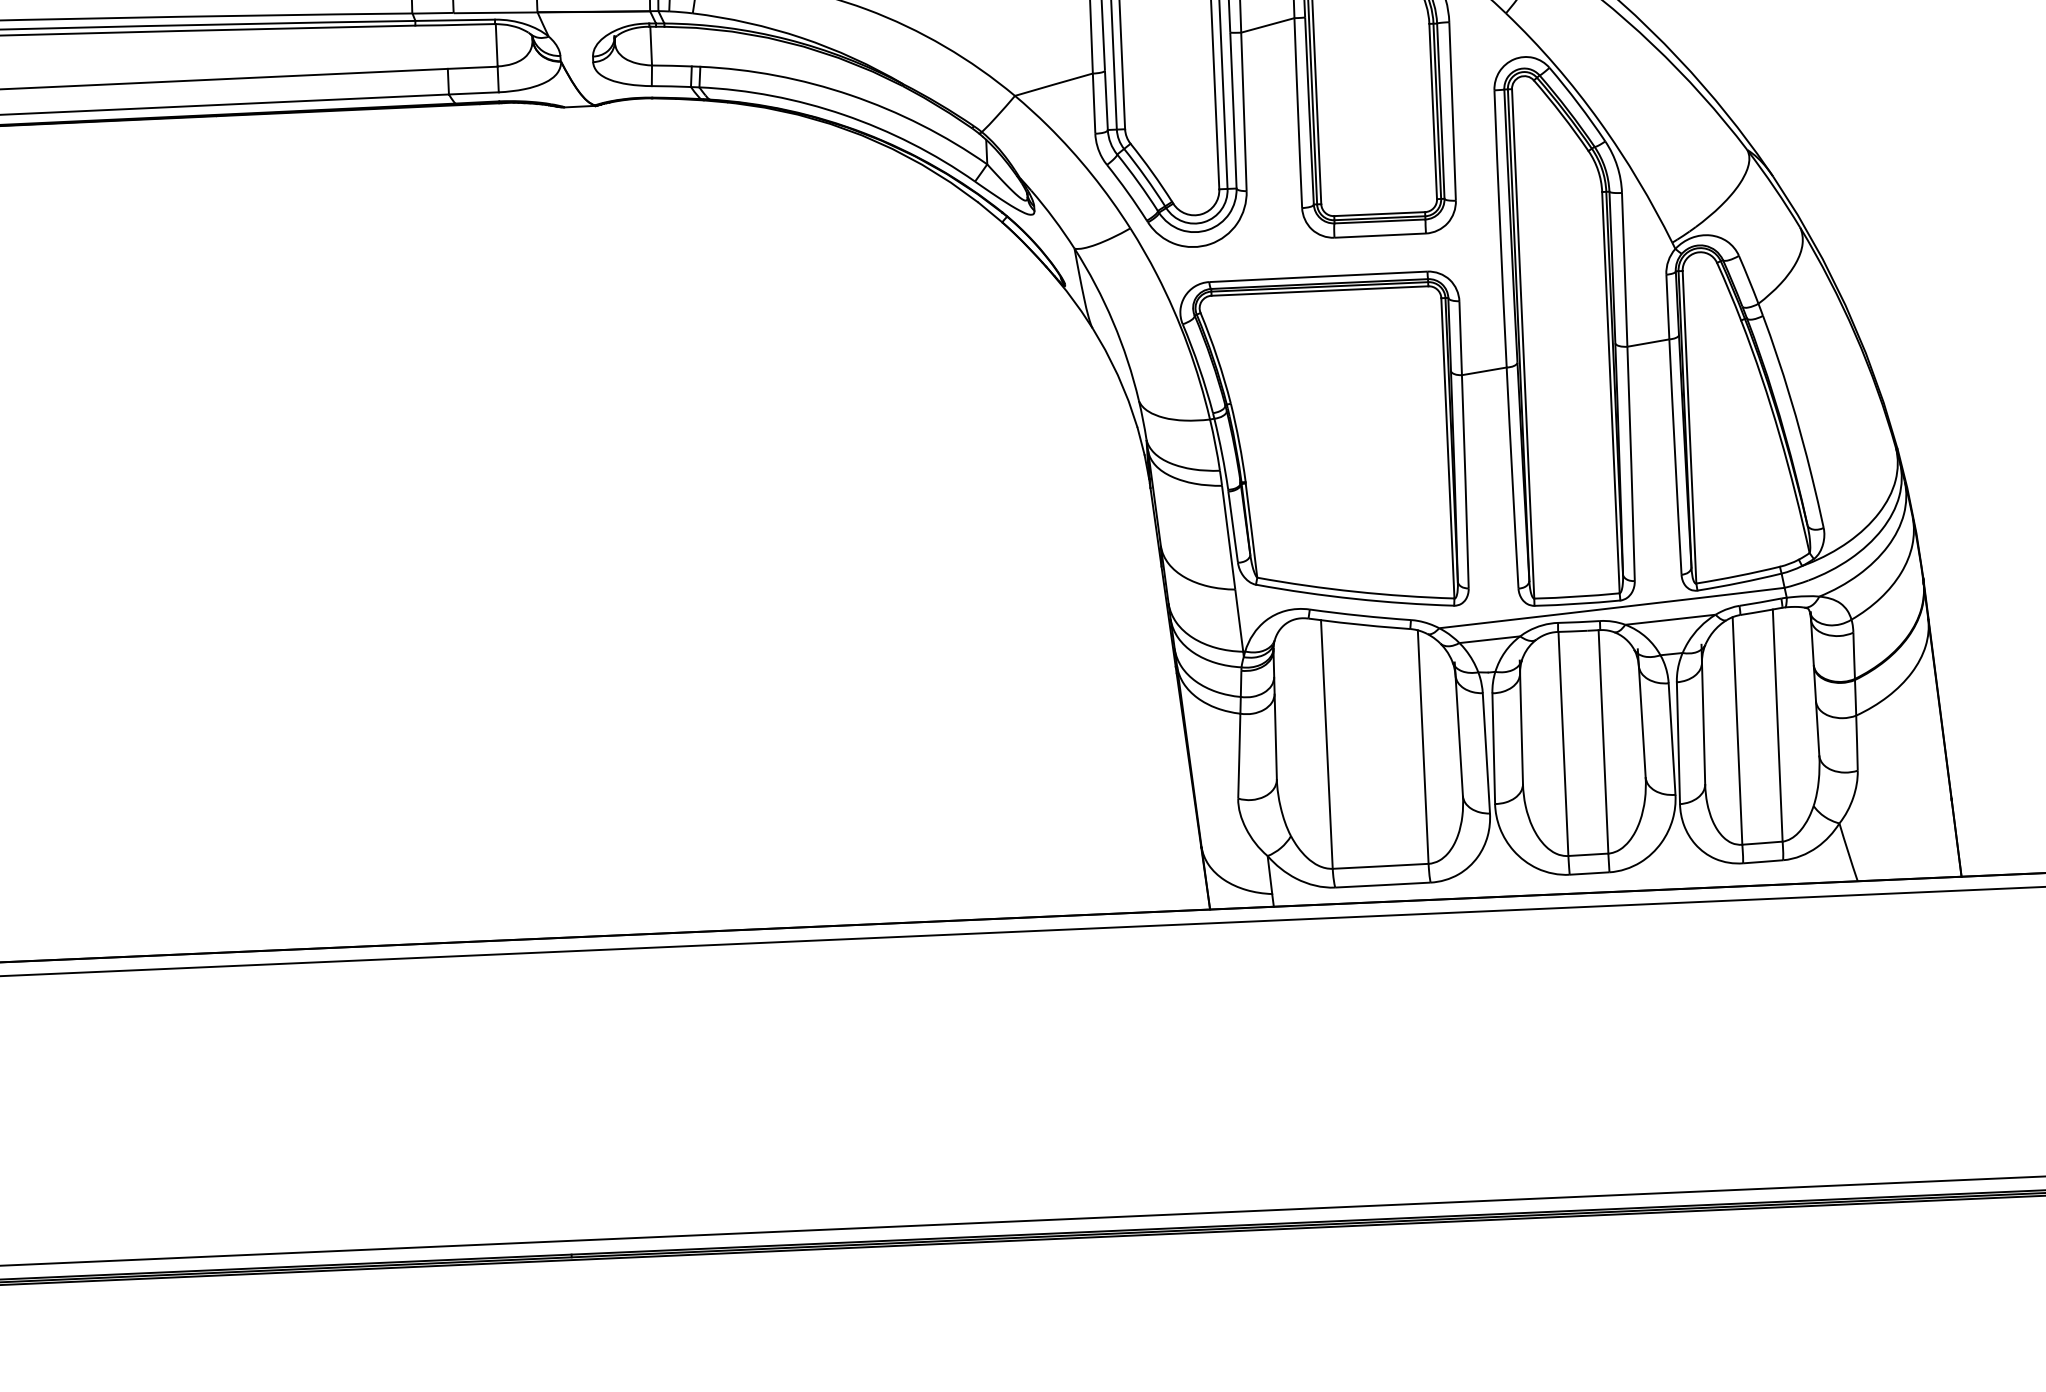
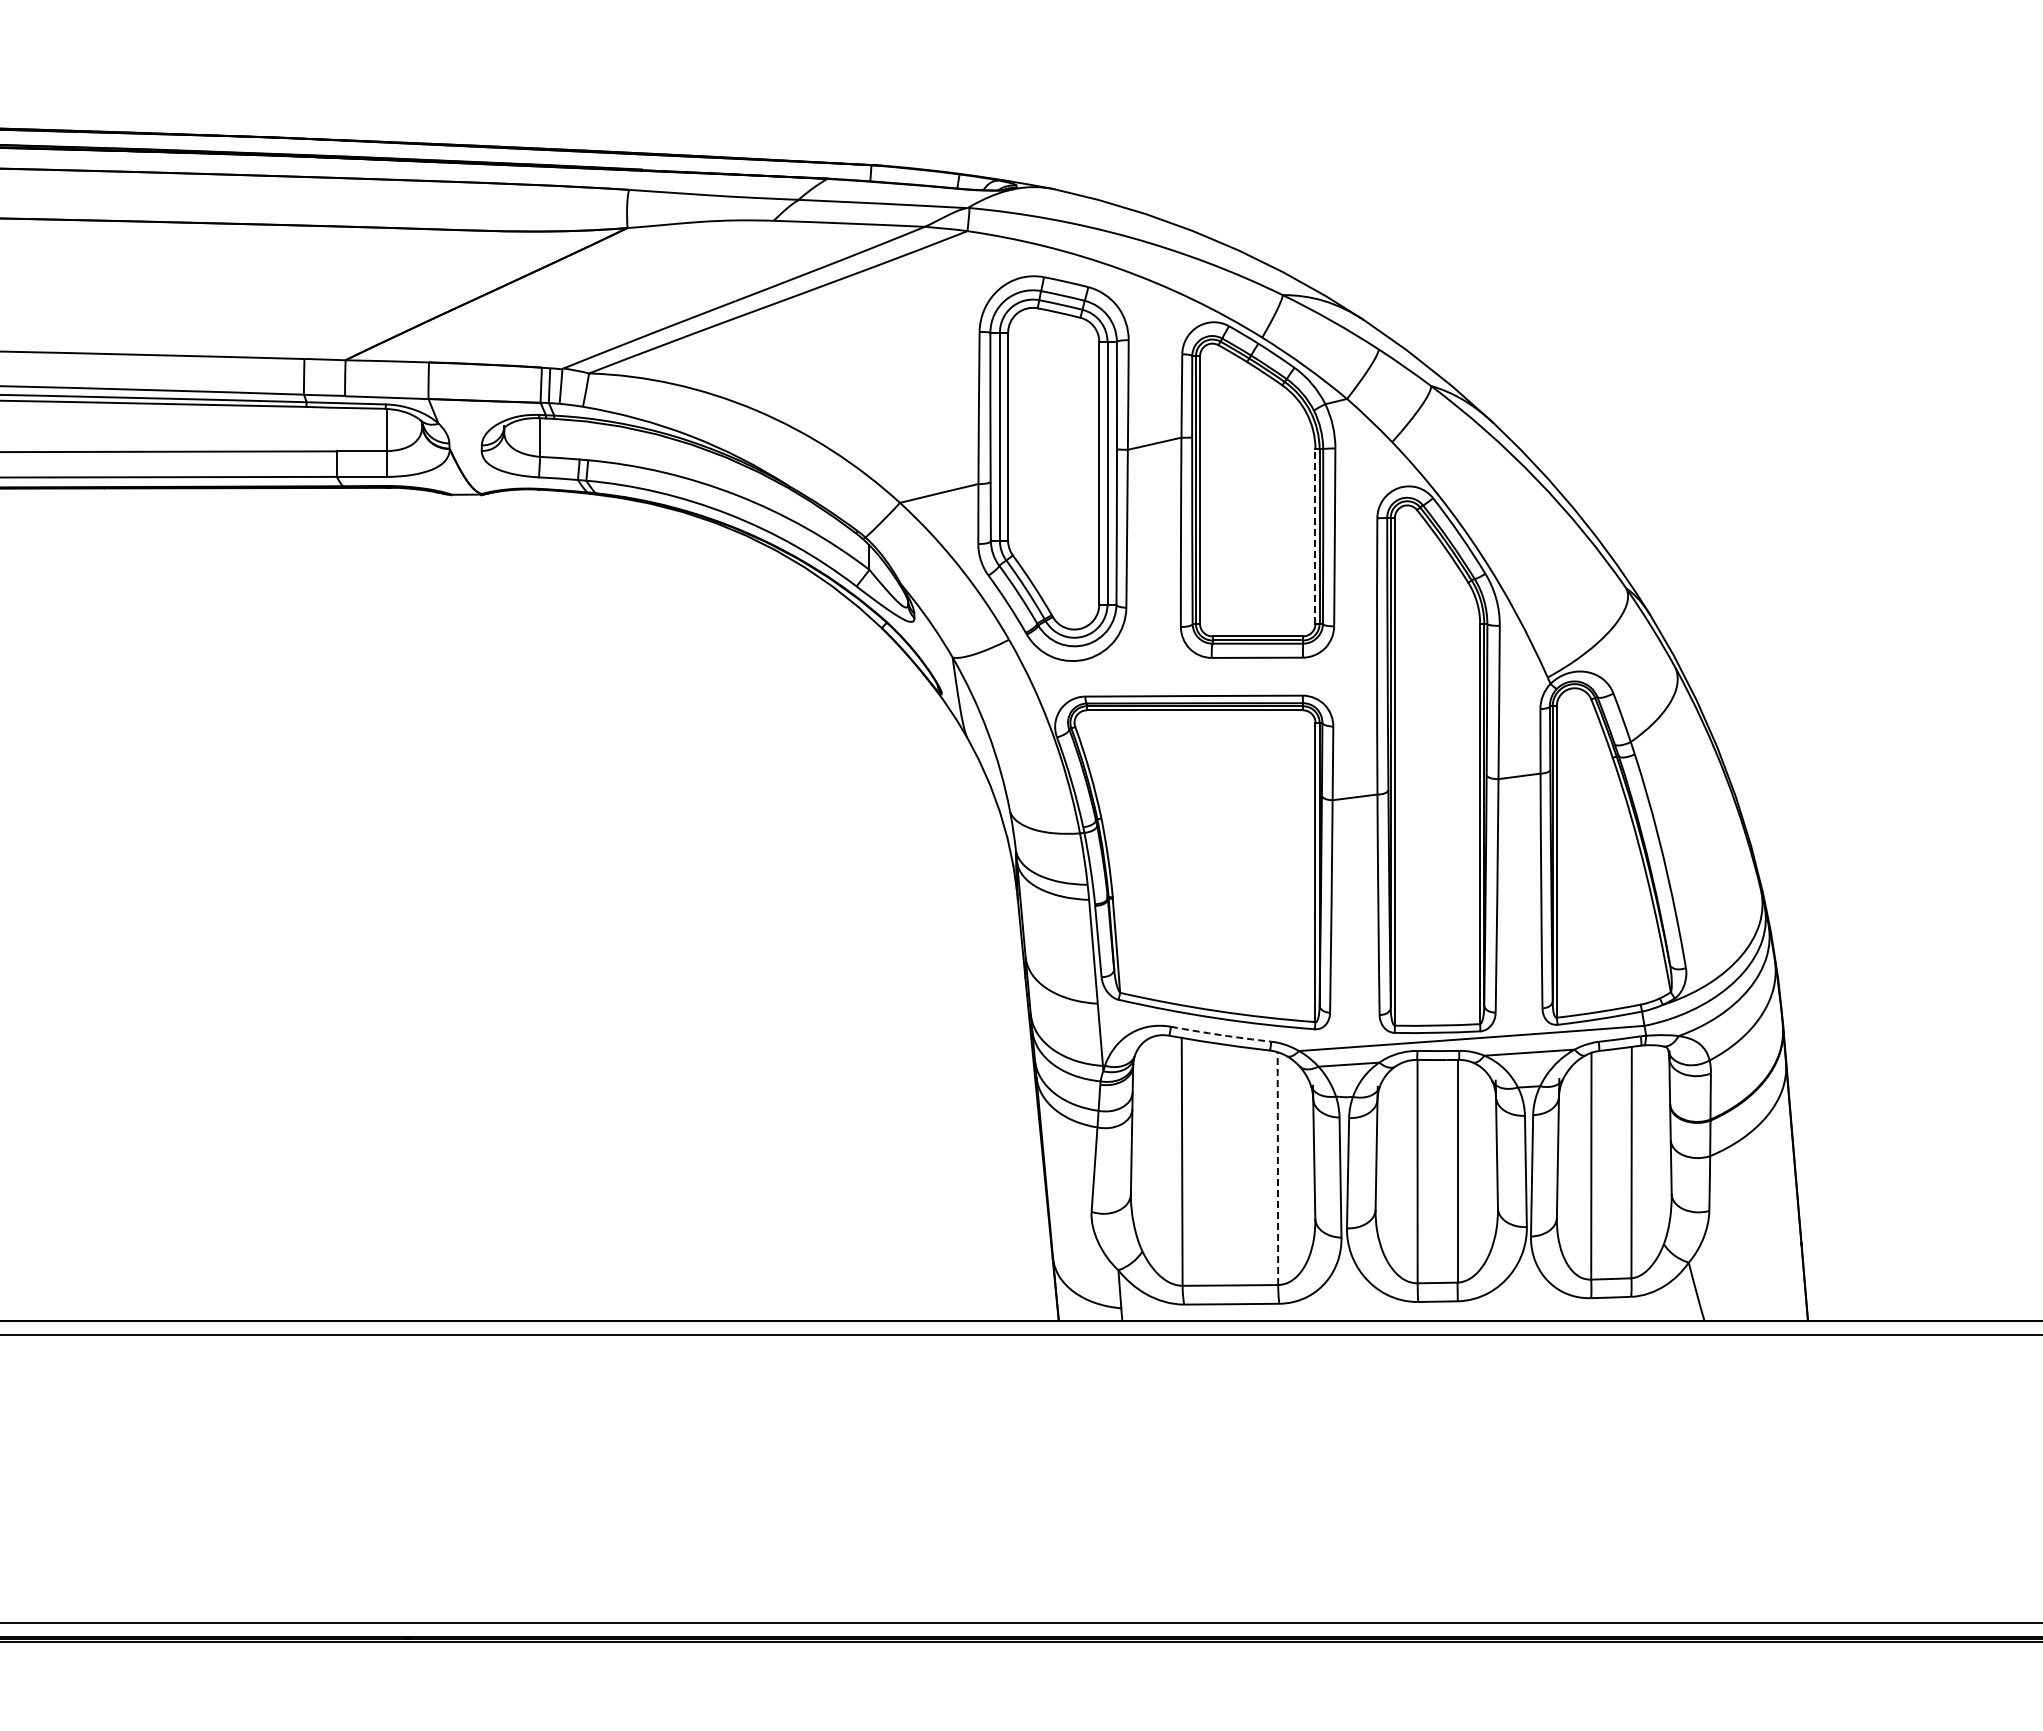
line: (1433, 111) -> (1315, 536), solid -> dashed
arc: (1360, 616) -> (1221, 1035), solid -> dashed
line: (1422, 746) -> (1277, 1168), solid -> dashed

